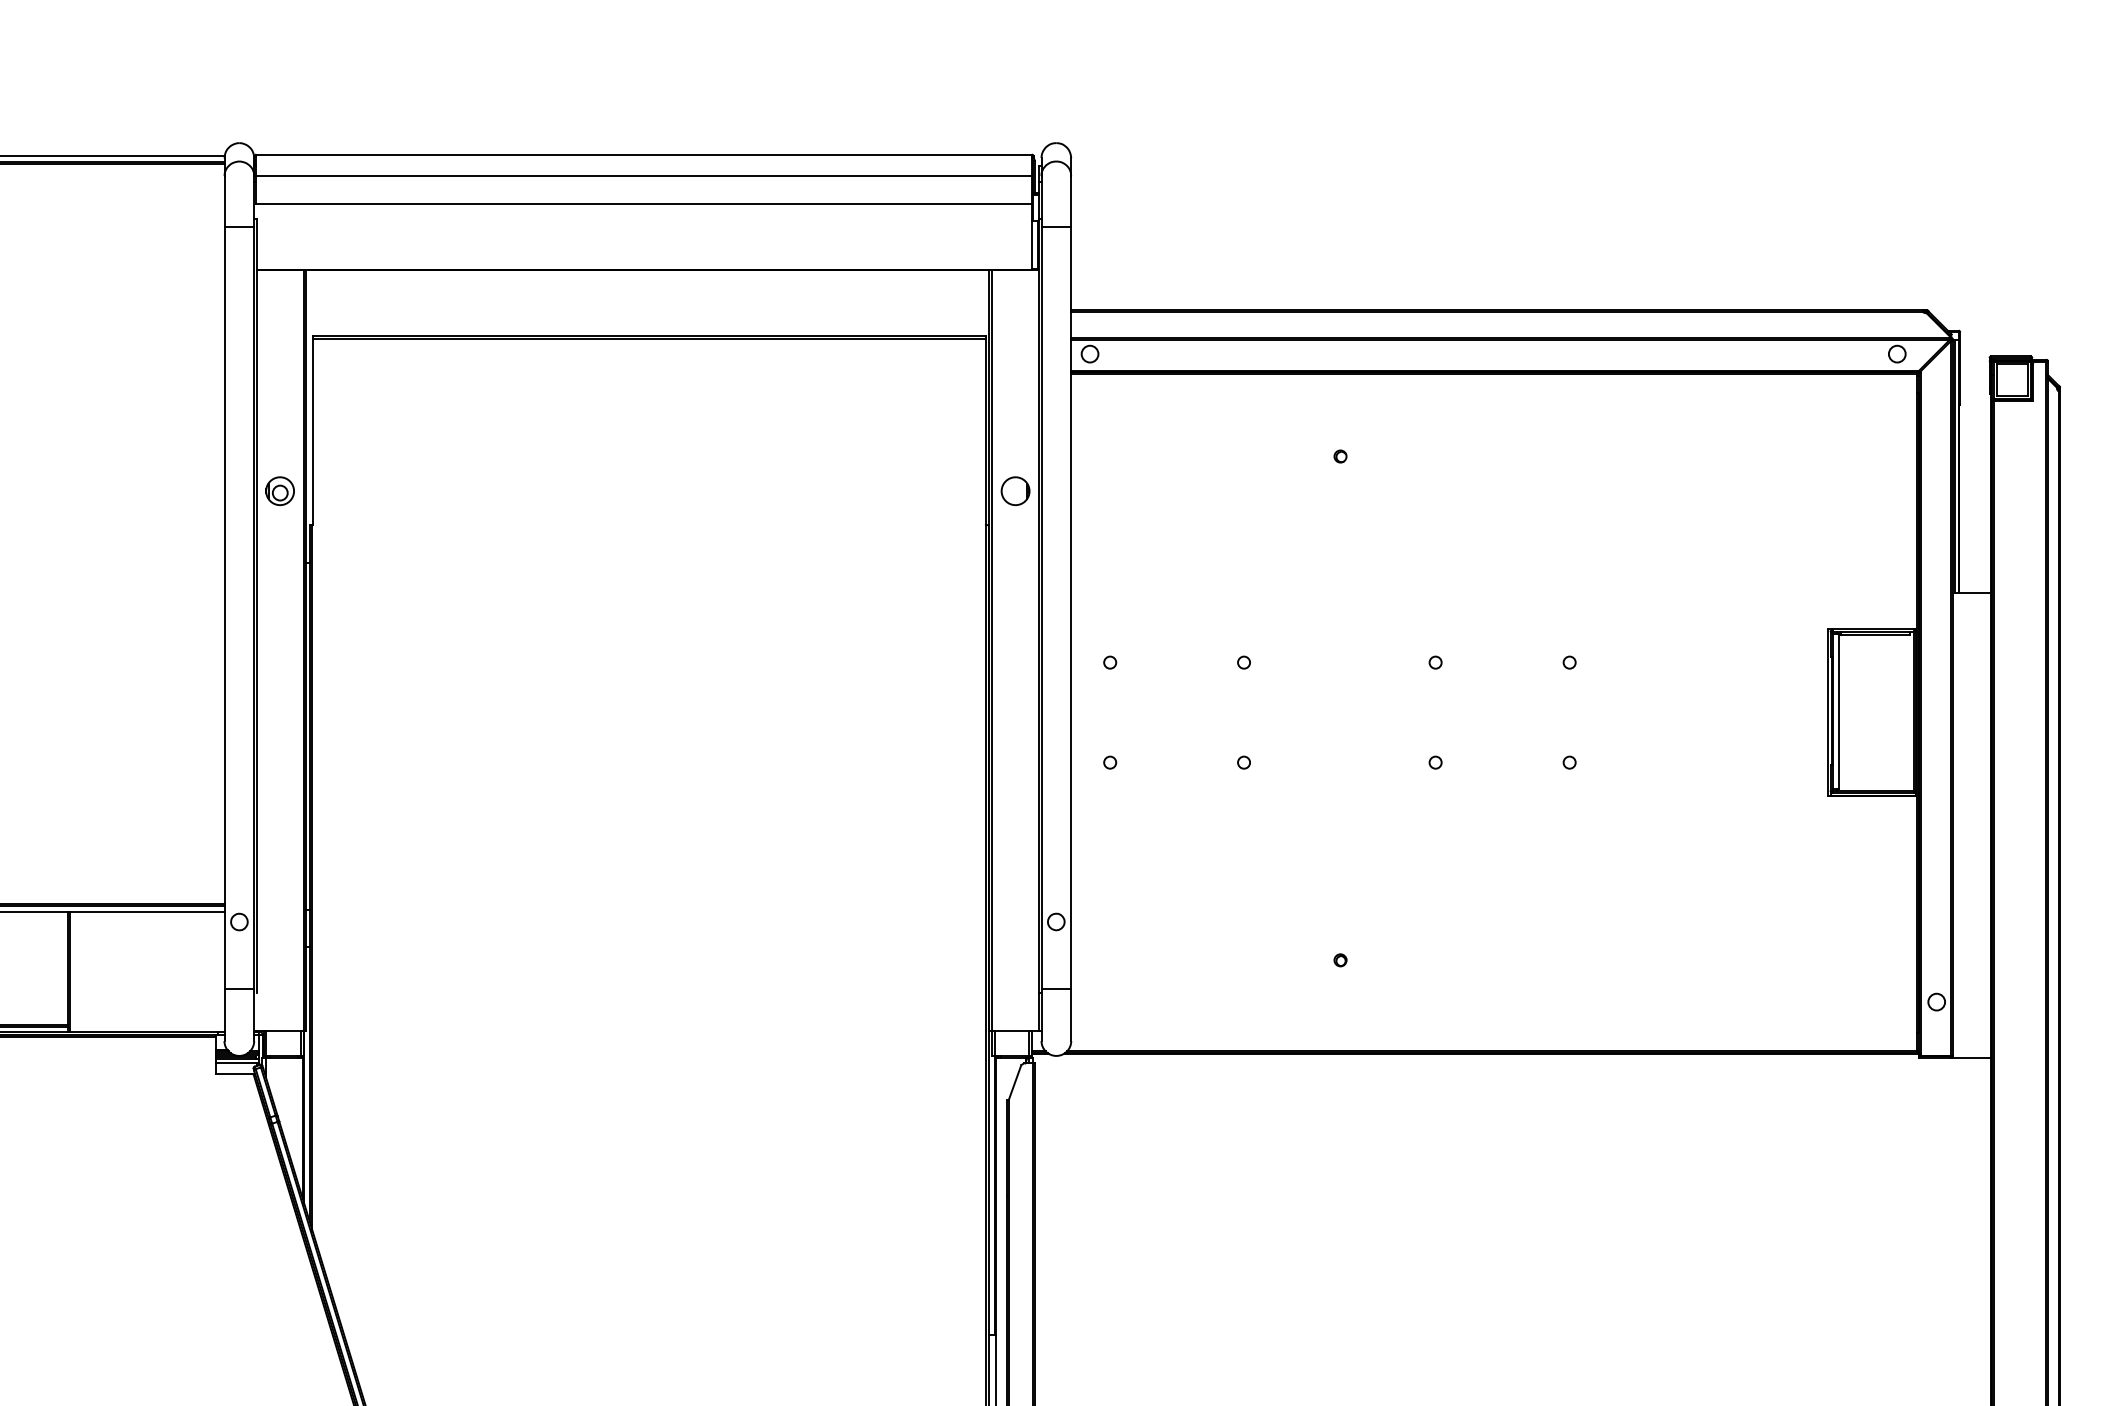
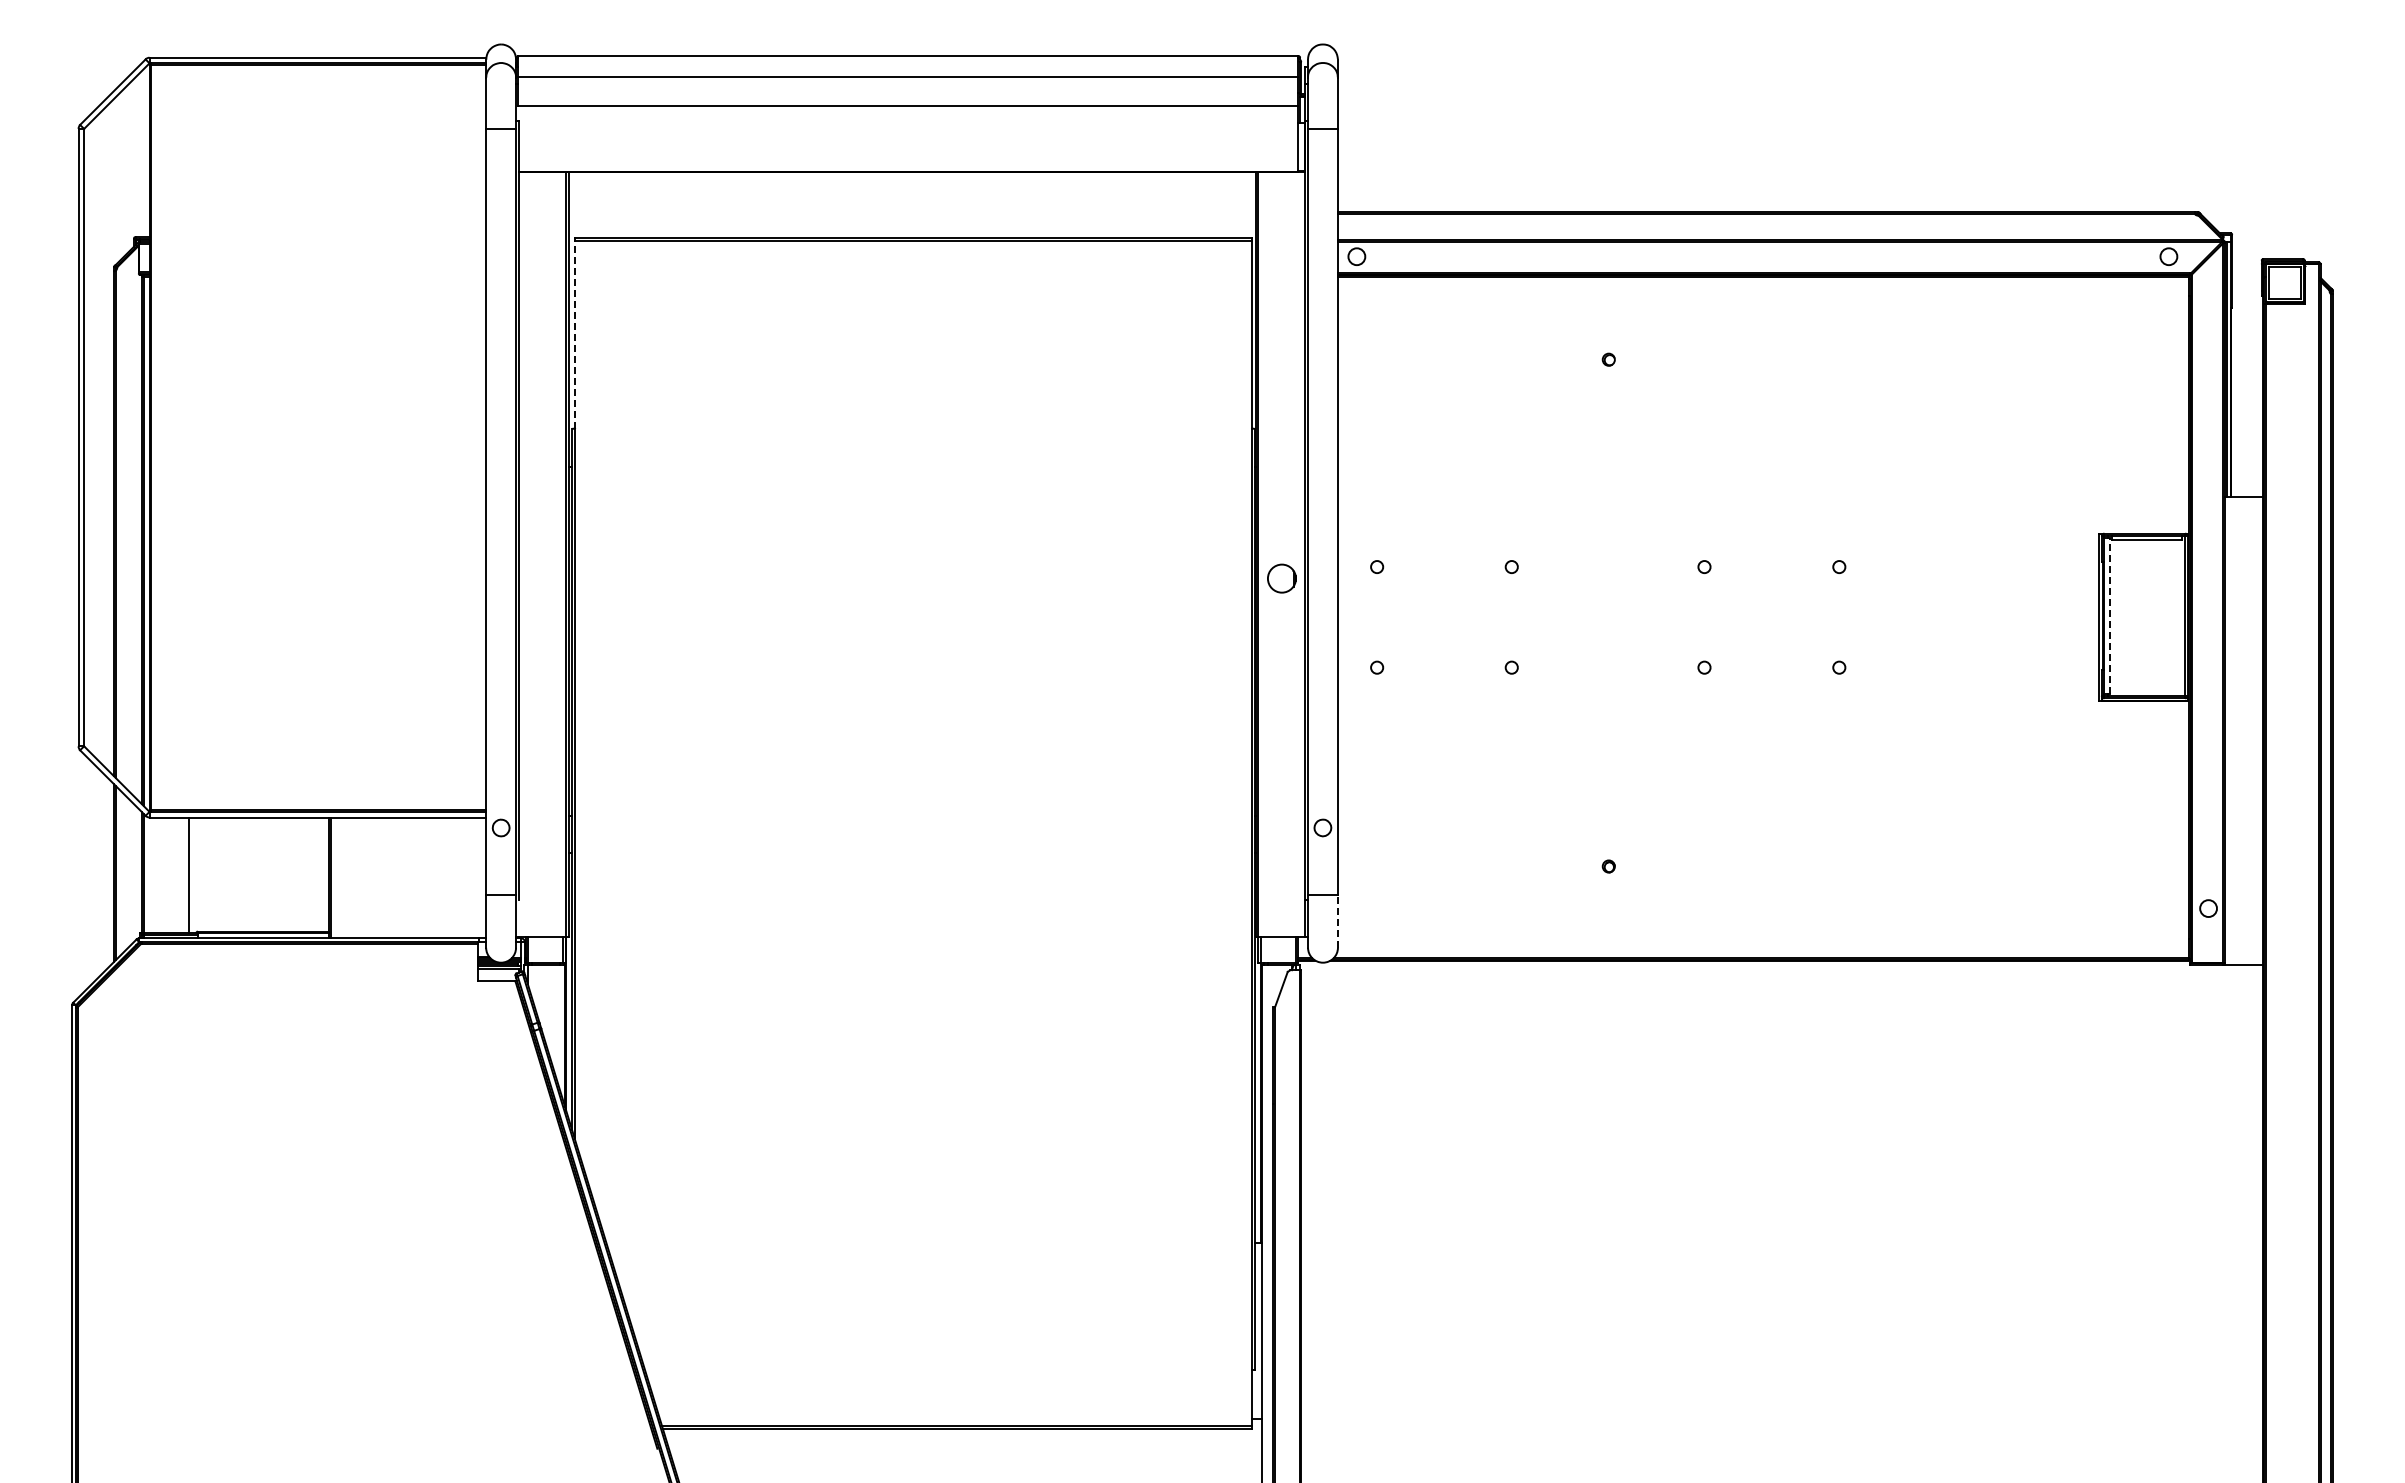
line: (312, 431) -> (574, 334), solid -> dashed
part: (279, 491) -> (541, 394), removed
circle: (1015, 491) -> (1281, 578), moved
line: (1839, 711) -> (2110, 616), solid -> dashed
line: (1070, 1014) -> (1337, 921), solid -> dashed

